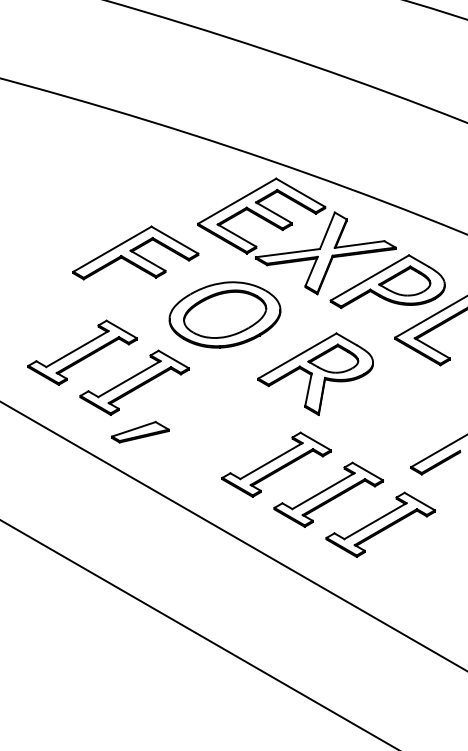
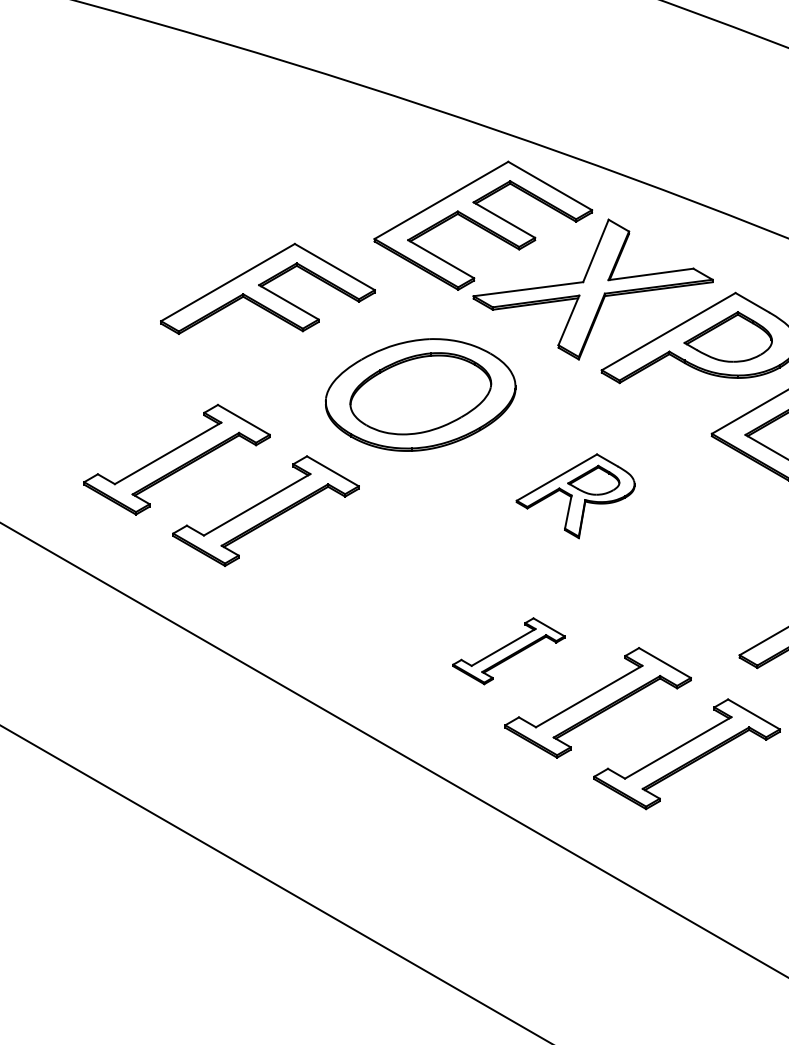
part: (315, 373) -> (575, 495), size x0.6
part: (140, 432) -> (275, 596), removed
part: (276, 464) -> (508, 650), size x0.6

